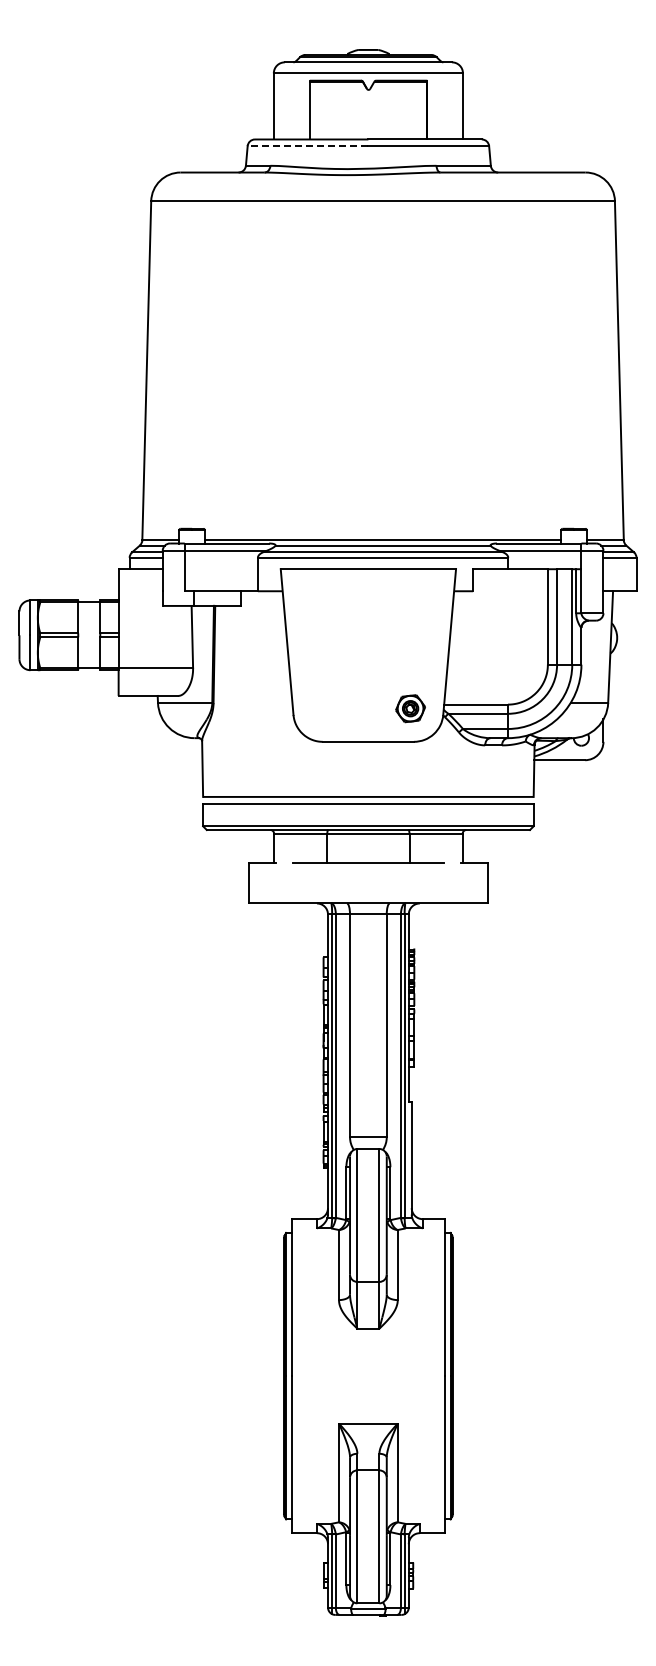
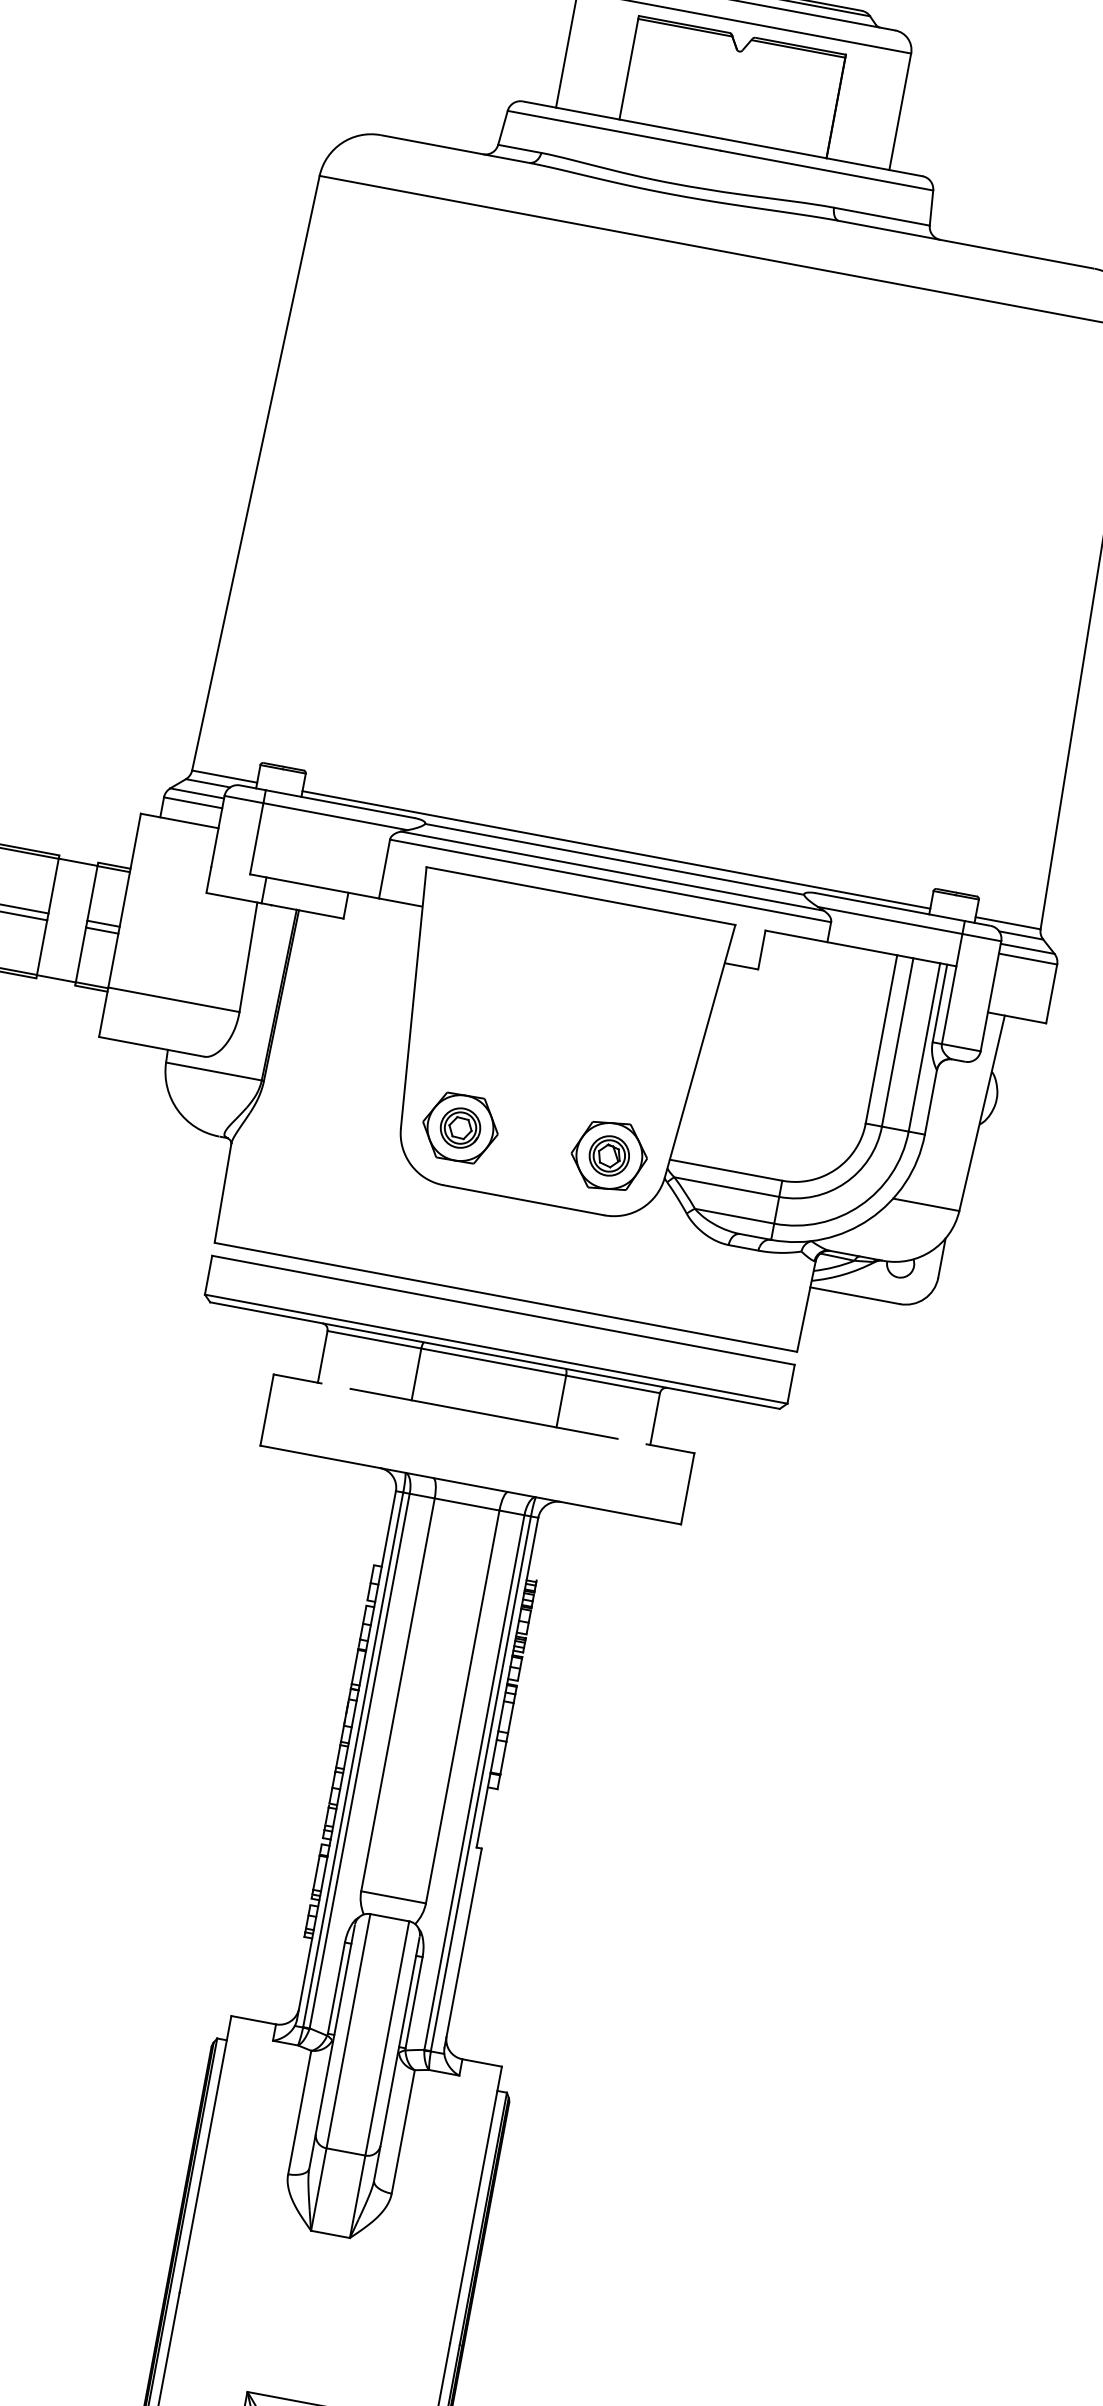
line: (307, 146) -> (613, 131), dashed -> solid
part: (325, 708) -> (459, 1127), added
part: (410, 708) -> (609, 1155), size x1.43

